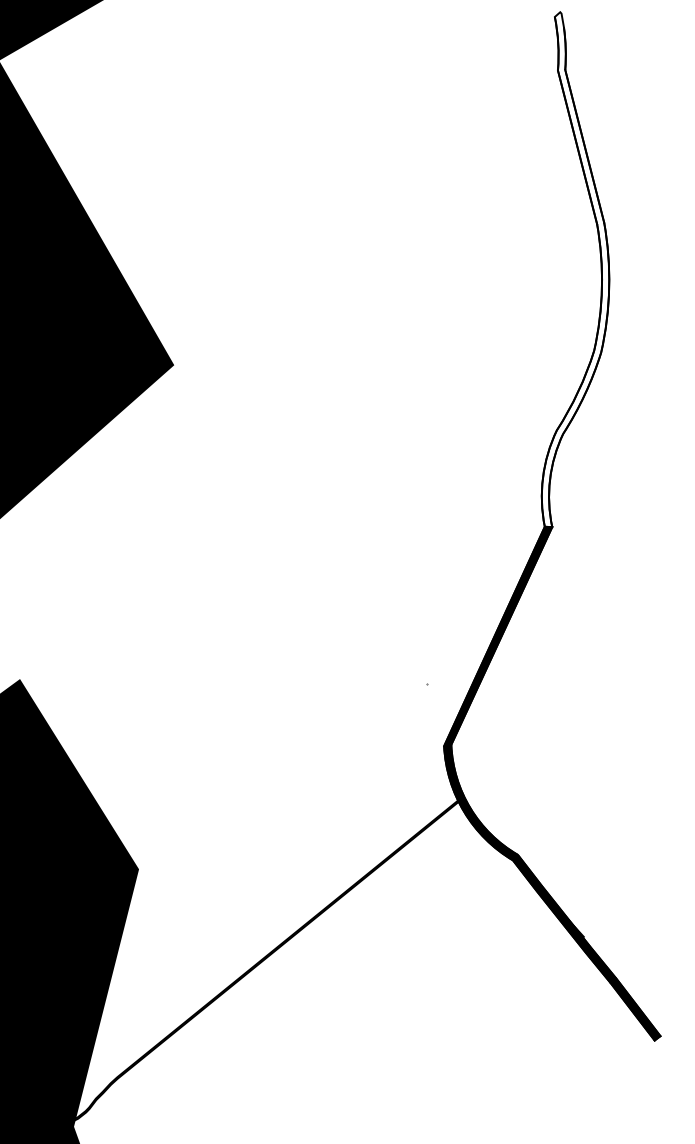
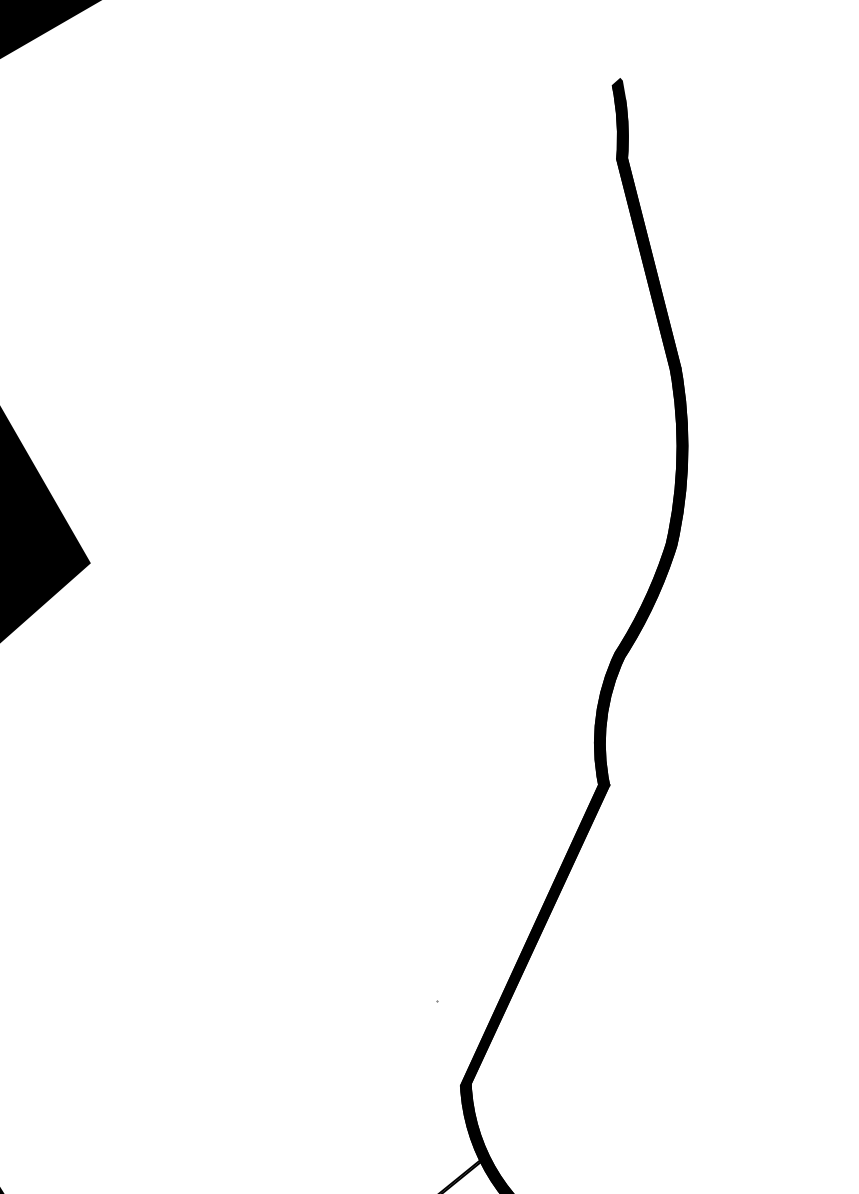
fill: (575, 269) -> (641, 431), added

